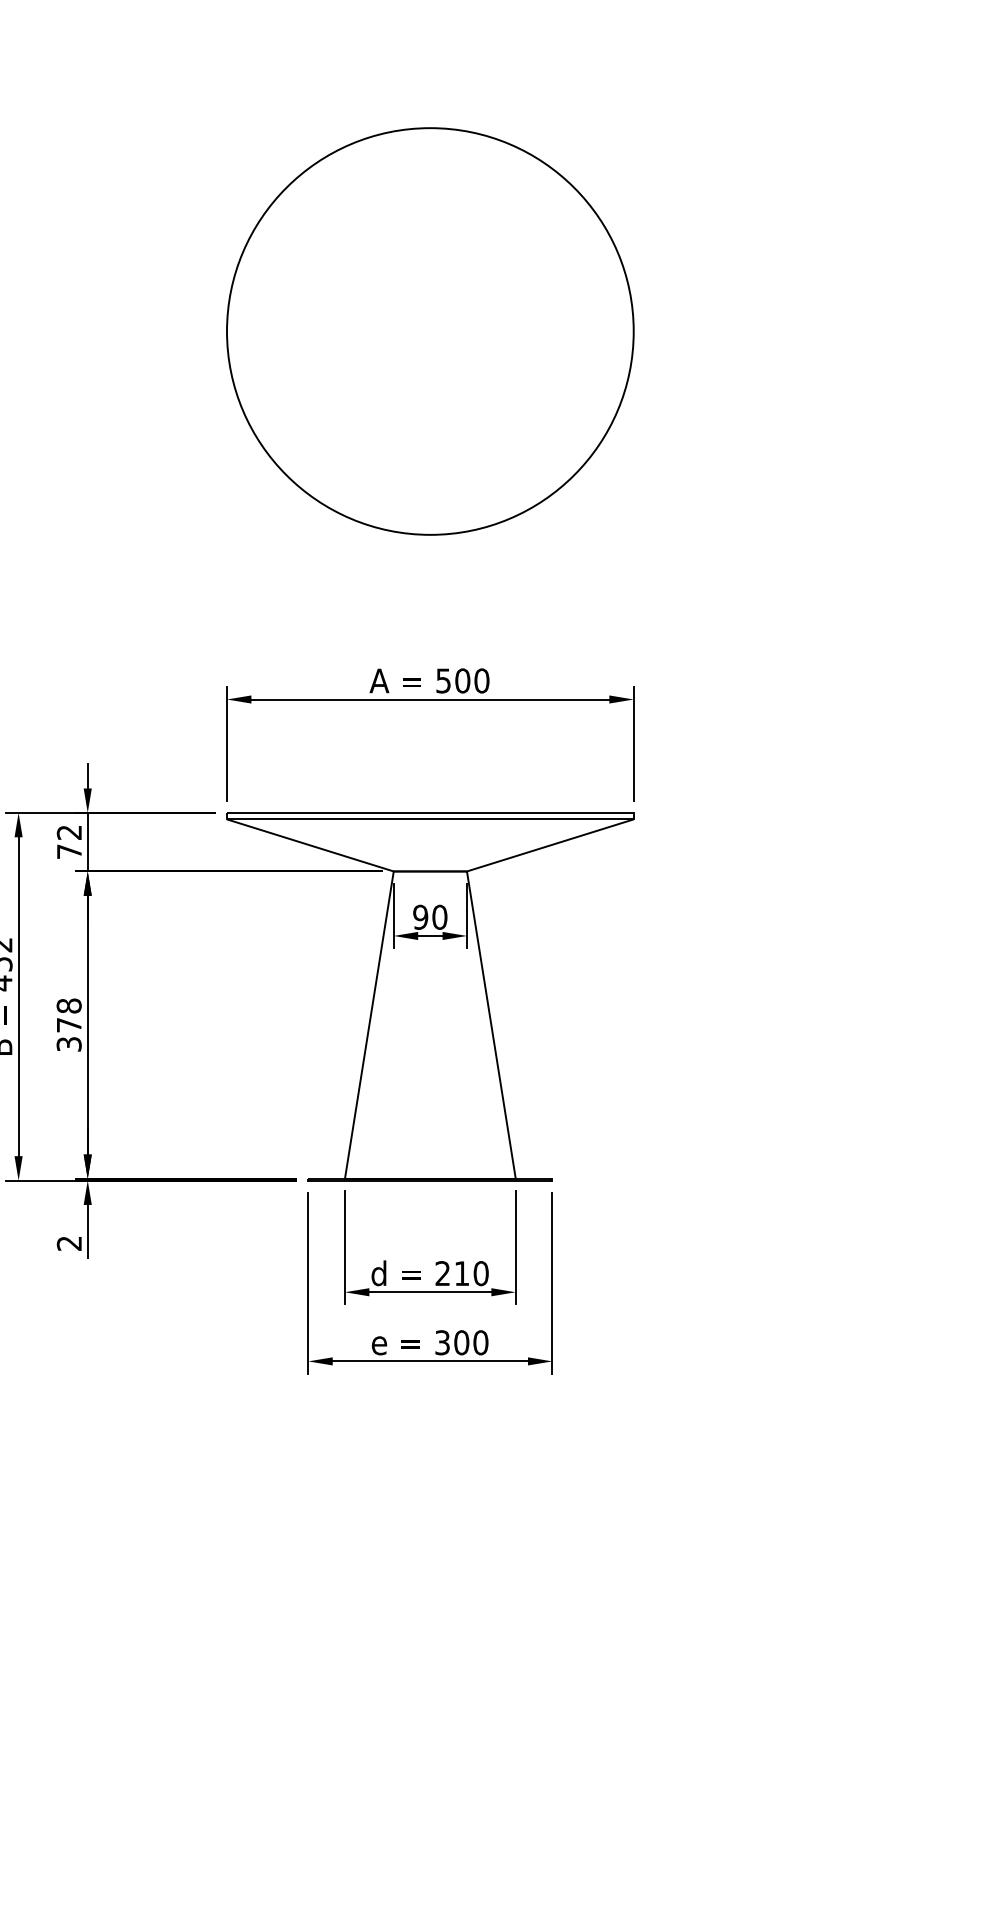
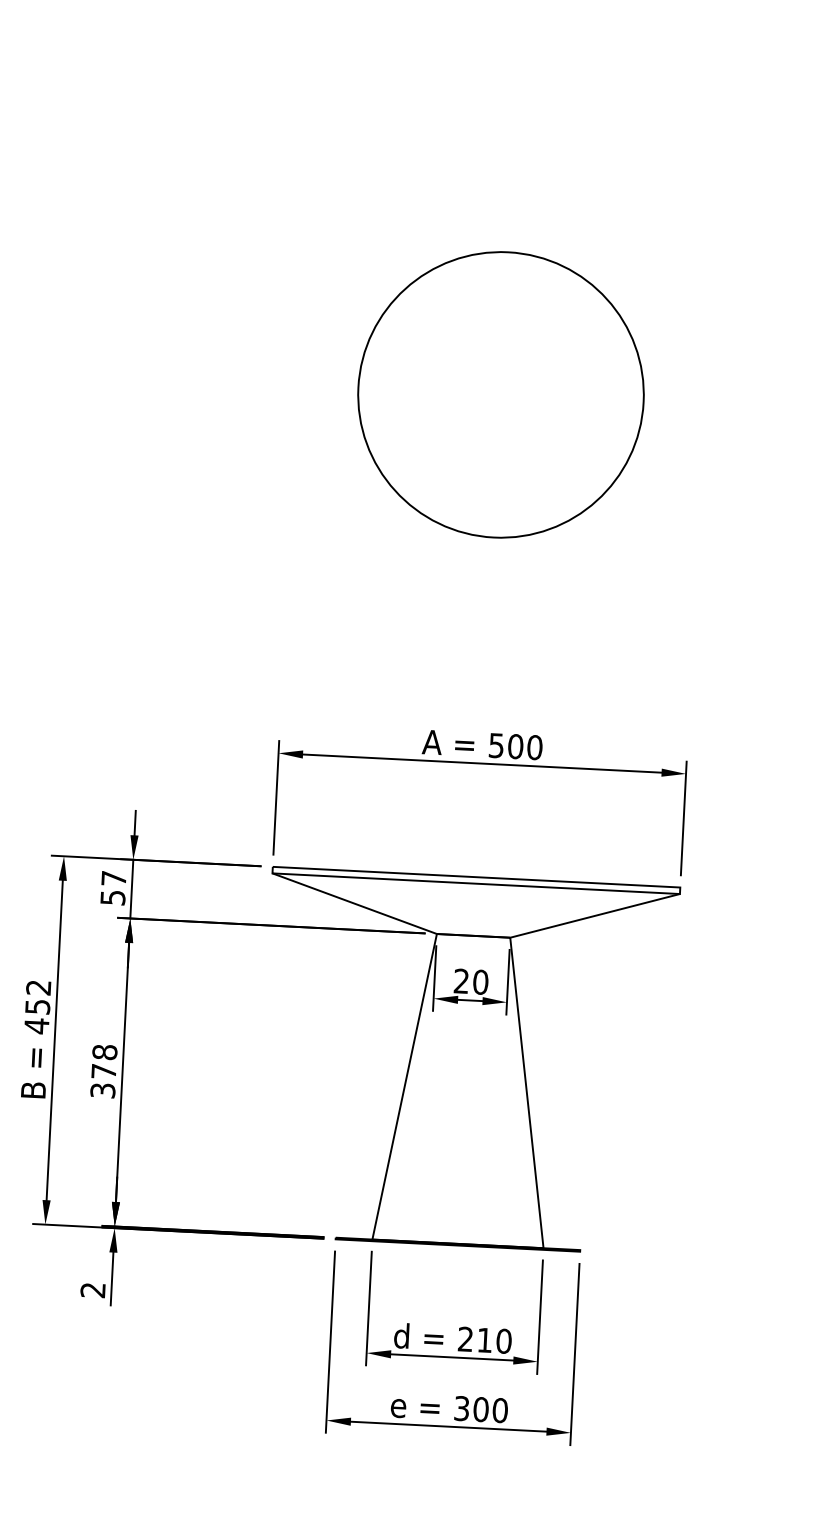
circle: (430, 331) -> (501, 394), size x0.7
text: (69, 841) -> (113, 887), 72 -> 57
text: (420, 916) -> (461, 980), 90 -> 20

